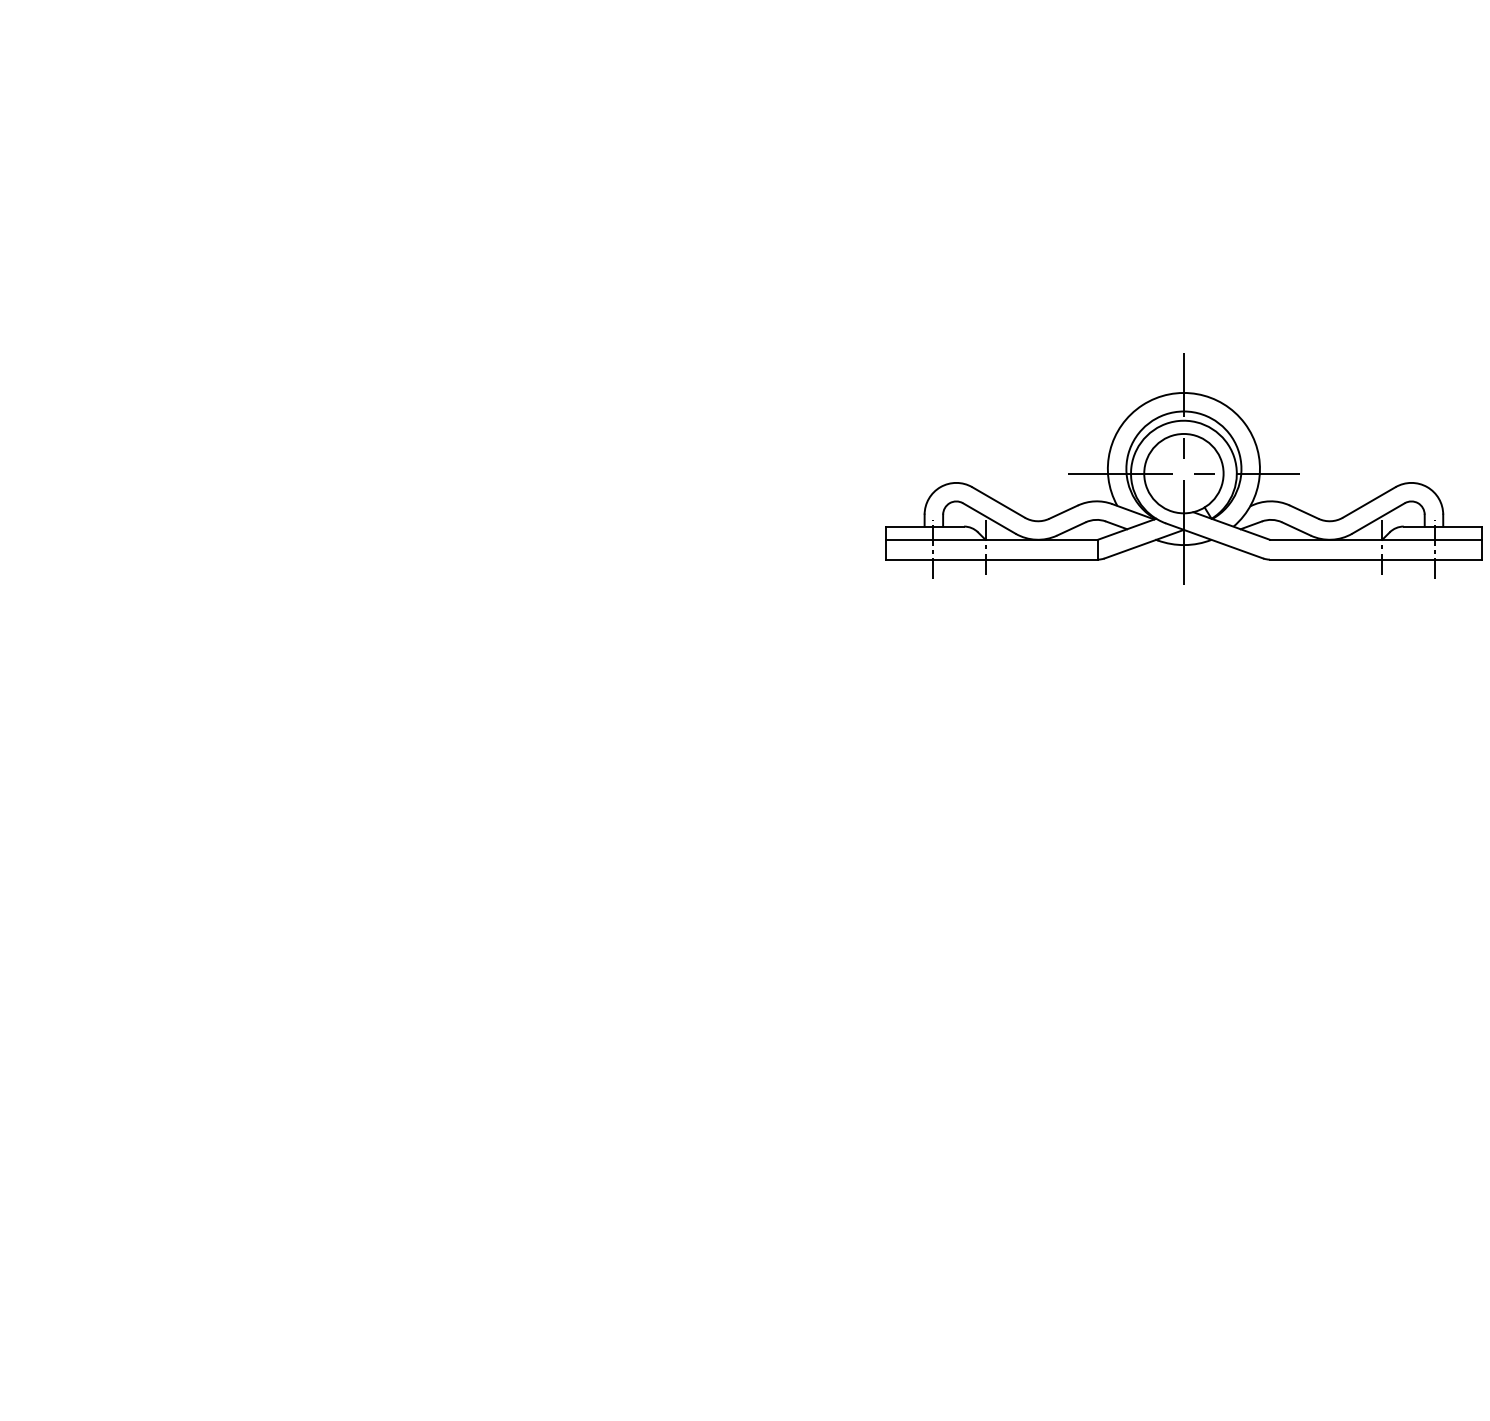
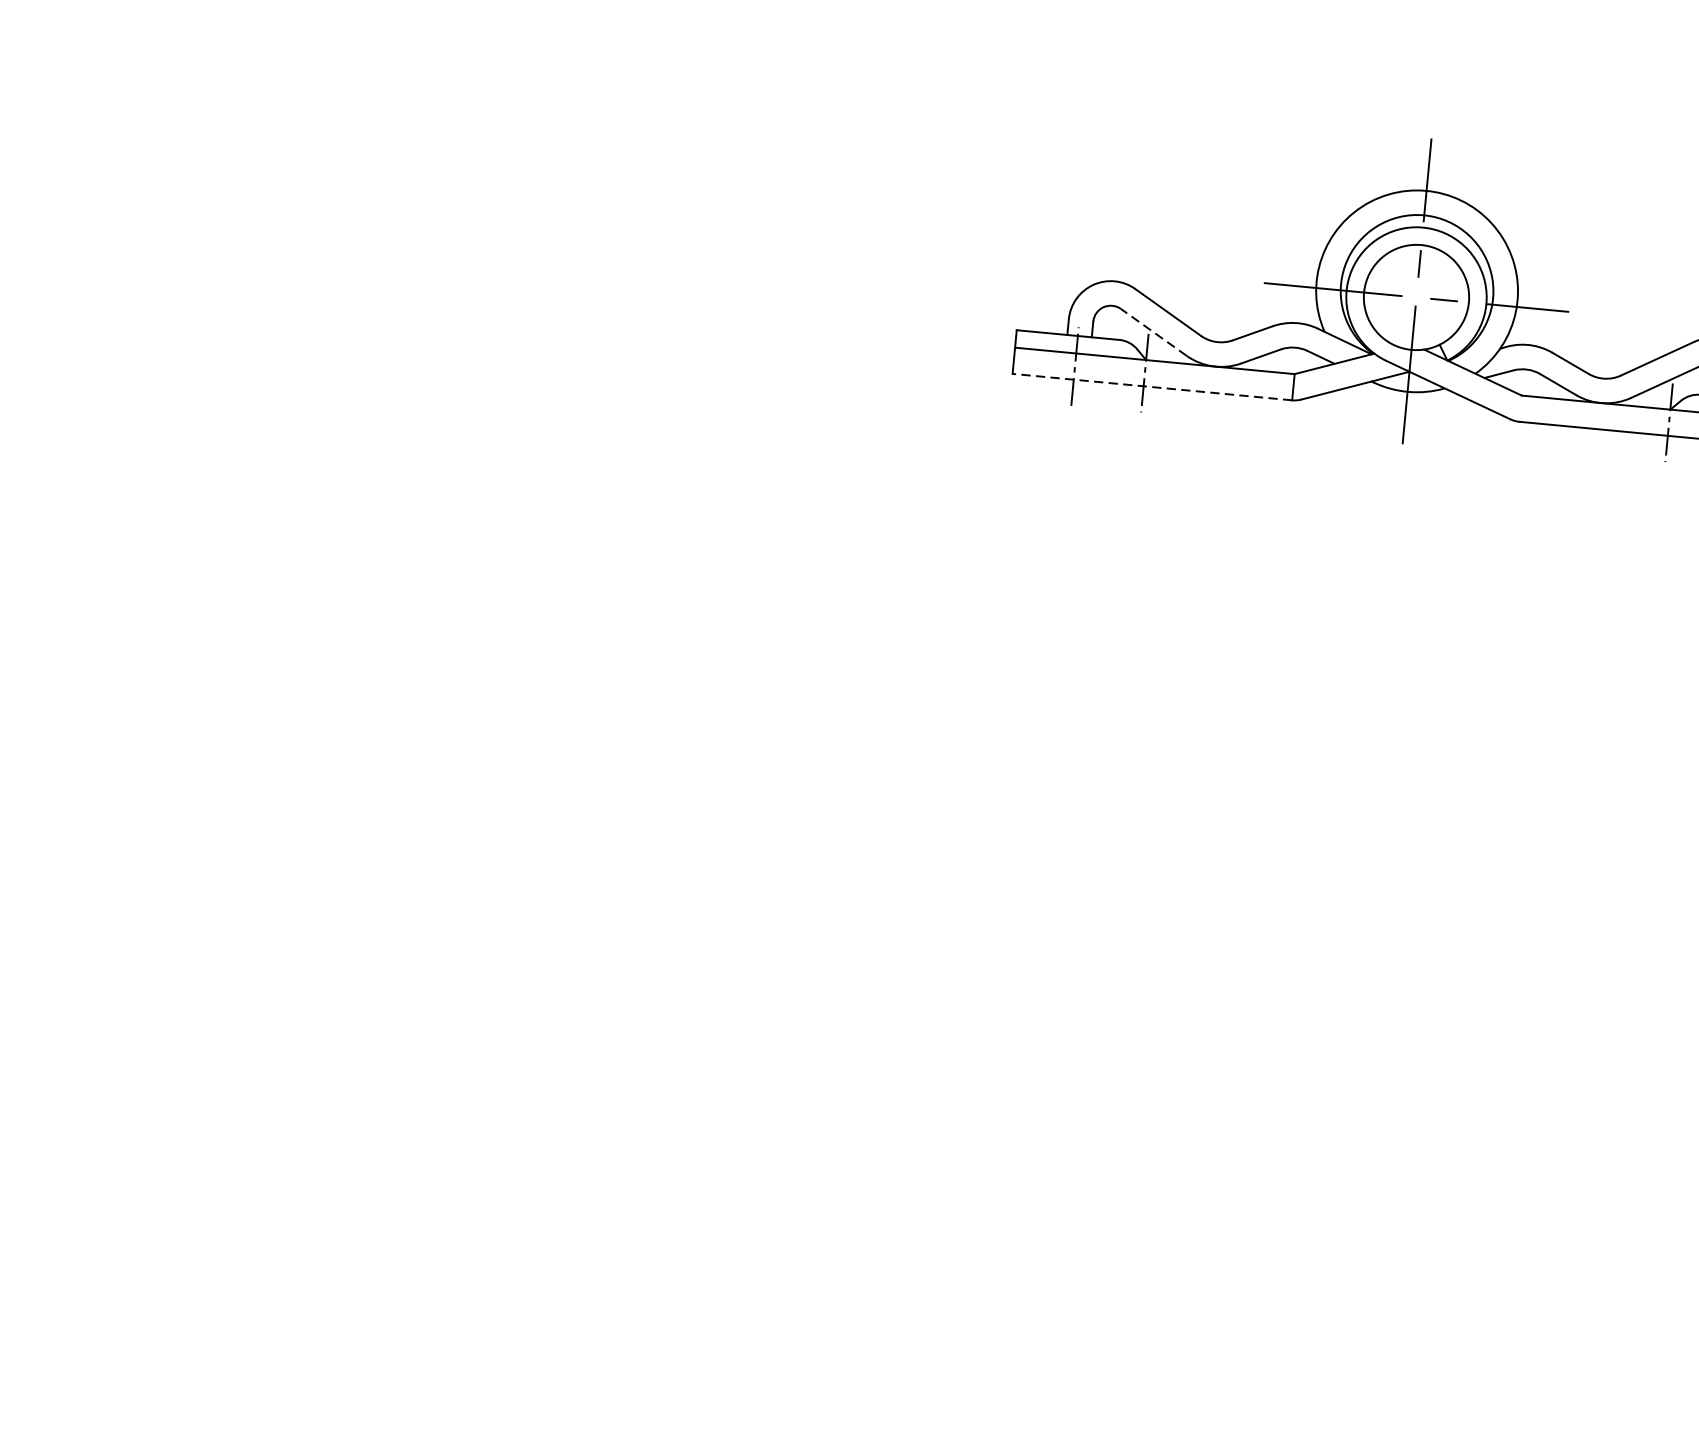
line: (988, 518) -> (1152, 332), solid -> dashed
line: (992, 559) -> (1152, 386), solid -> dashed

